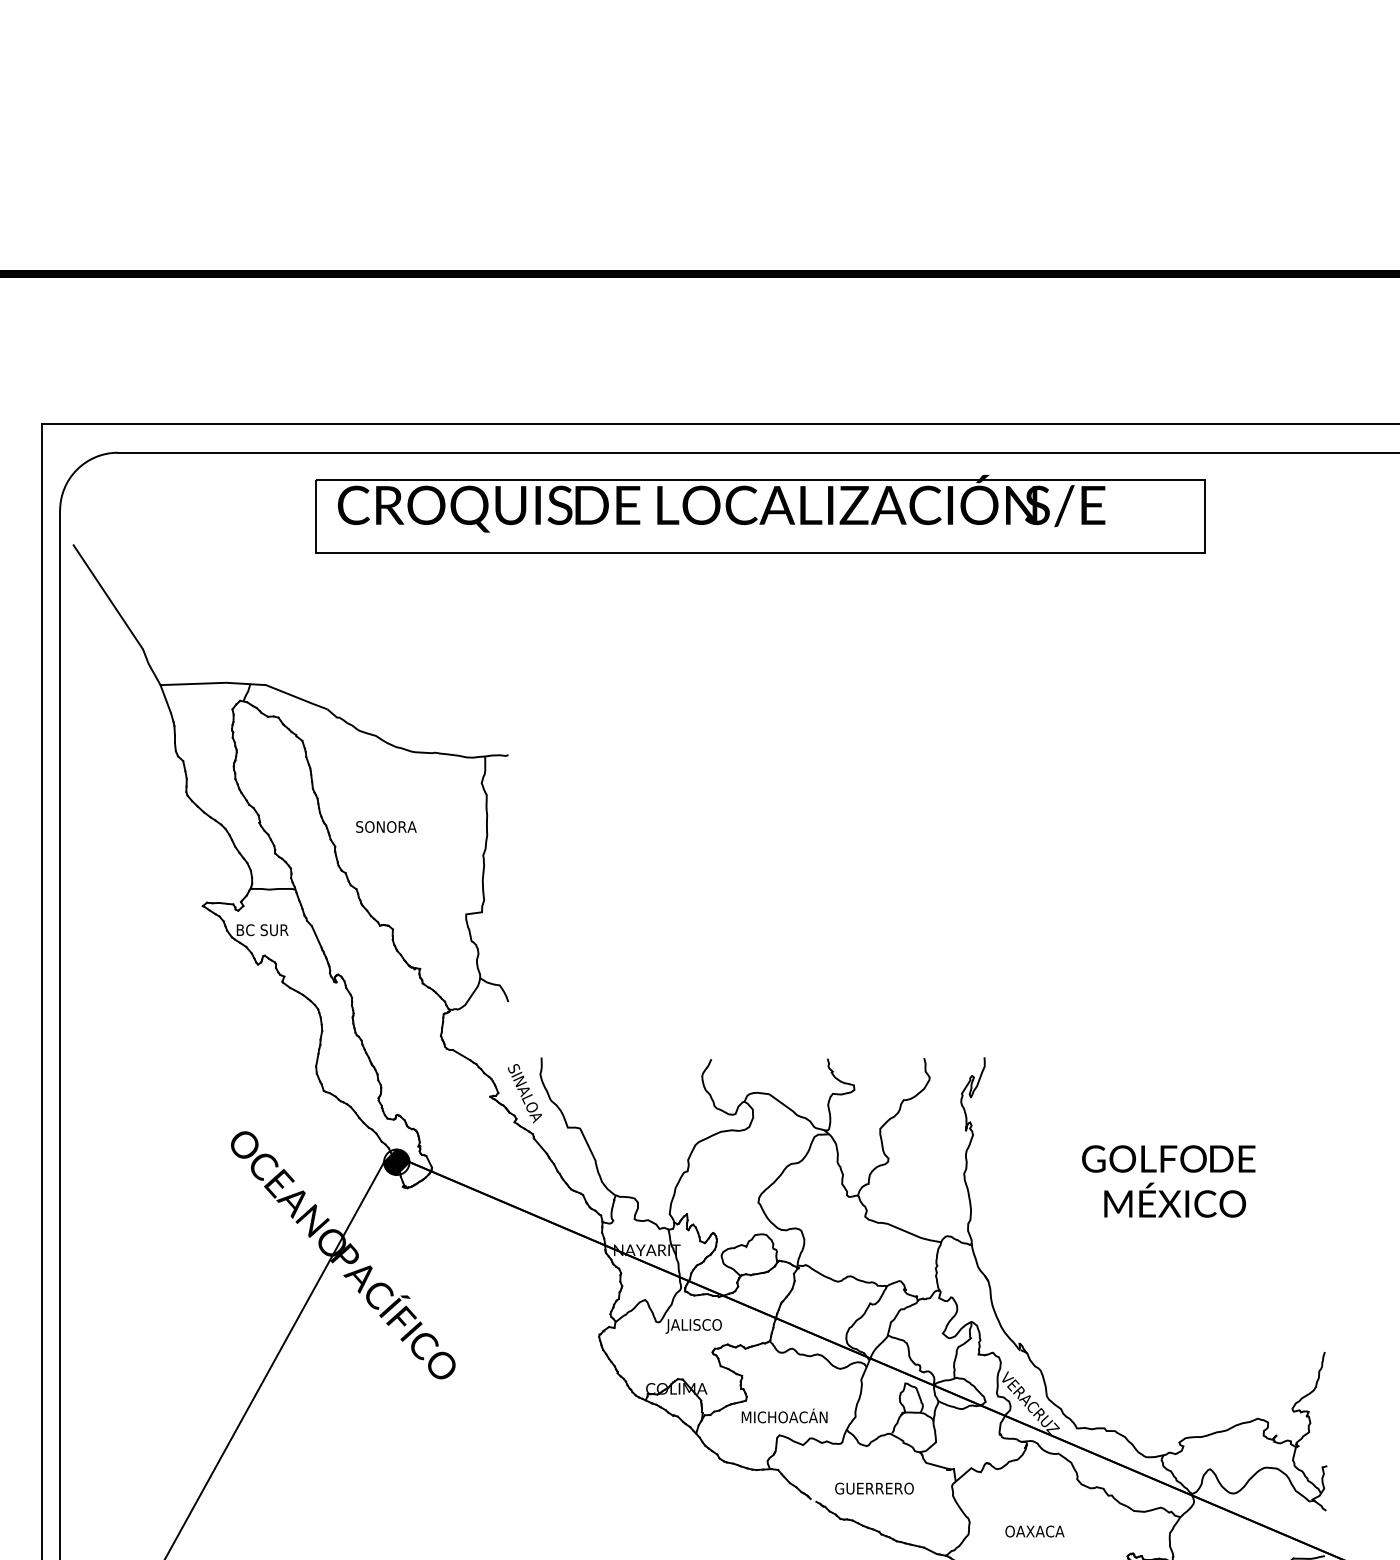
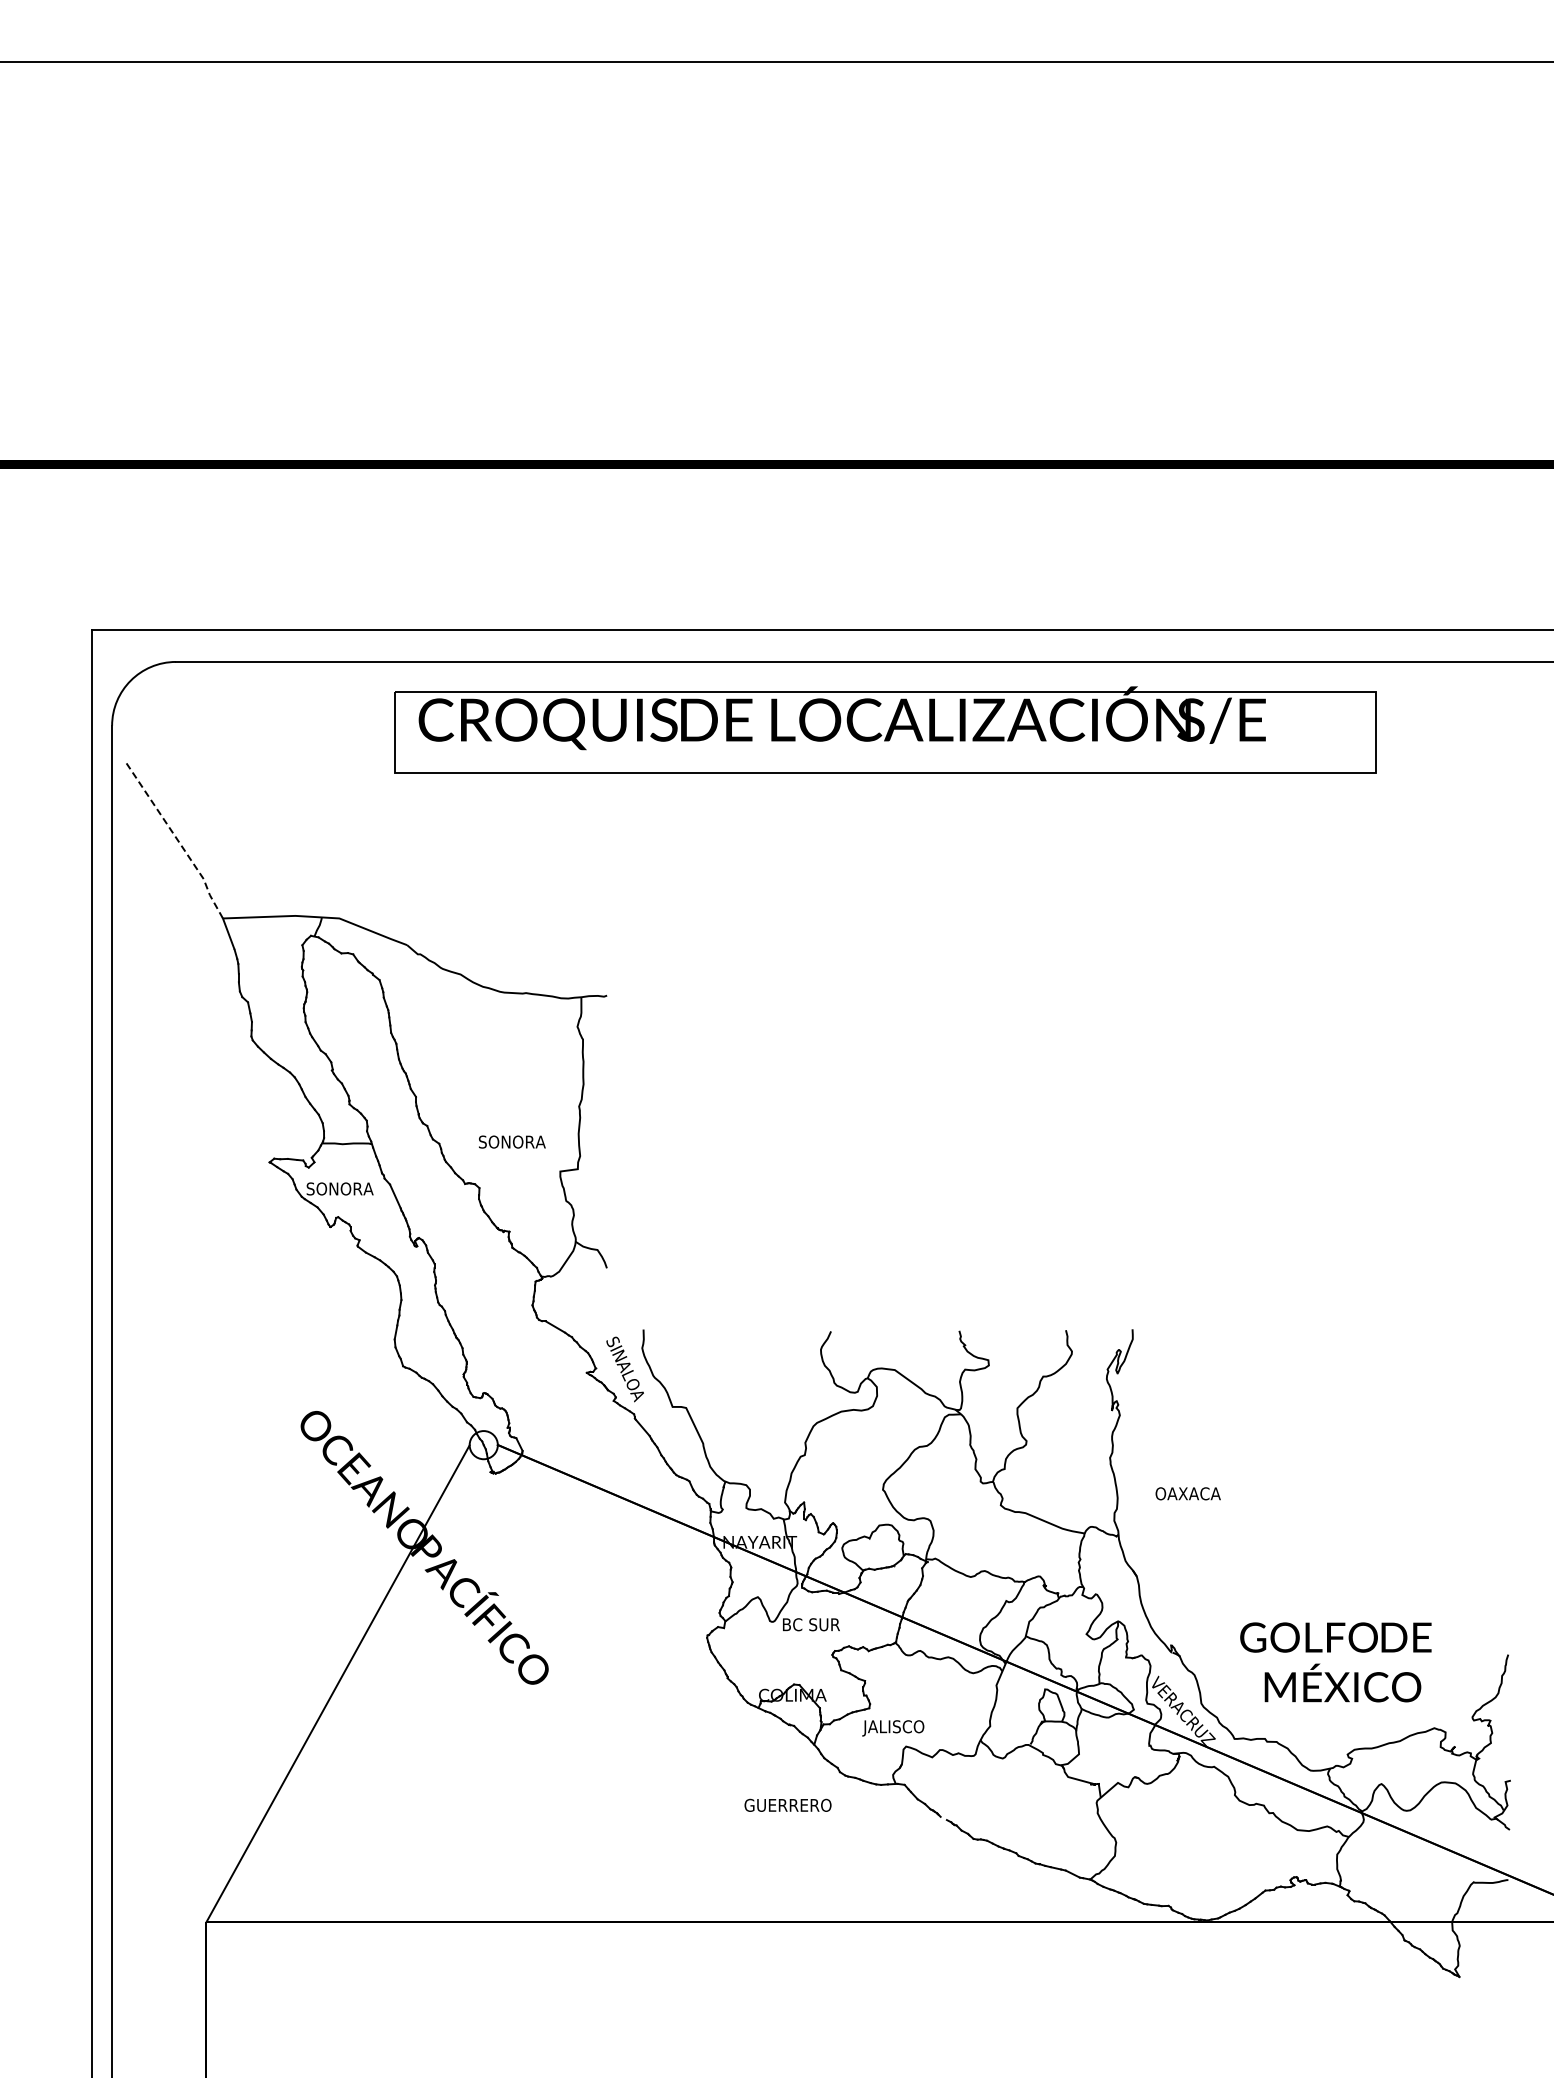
line: (119, 614) -> (177, 840), solid -> dashed
text: (386, 826) -> (512, 1141), moved
text: (266, 929) -> (339, 1188), BC SUR -> SONORA
hatch: (396, 1162) -> (483, 1445), removed
text: (1168, 1181) -> (1335, 1662), moved
text: (693, 1326) -> (811, 1626), JALISCO -> BC SUR
text: (783, 1417) -> (910, 1726), MICHOACÁN -> JALISCO
text: (873, 1487) -> (787, 1804), moved
text: (1034, 1531) -> (1187, 1493), moved

